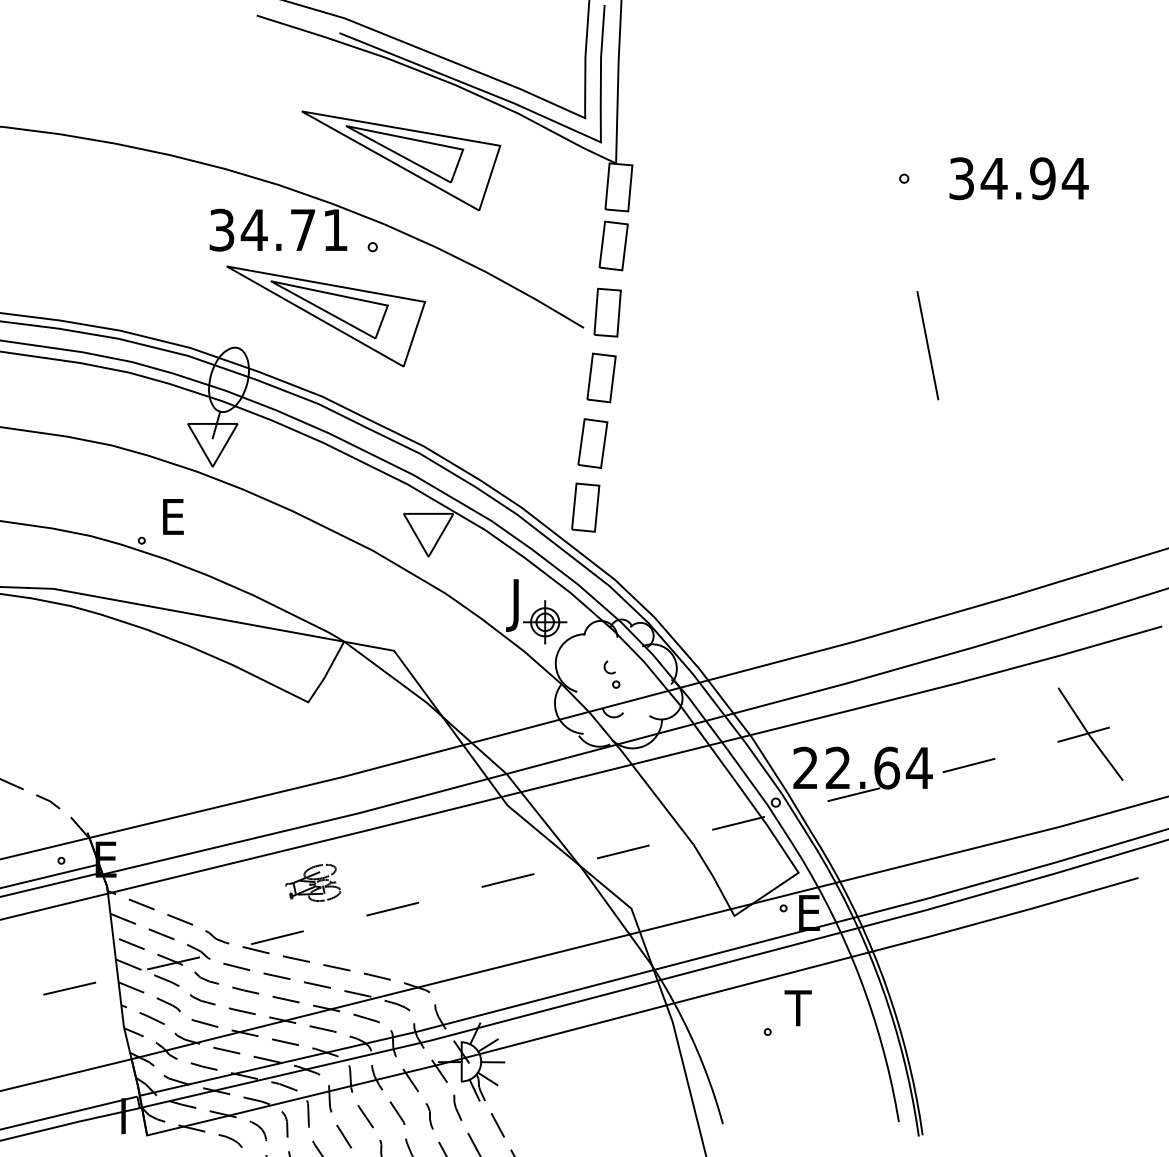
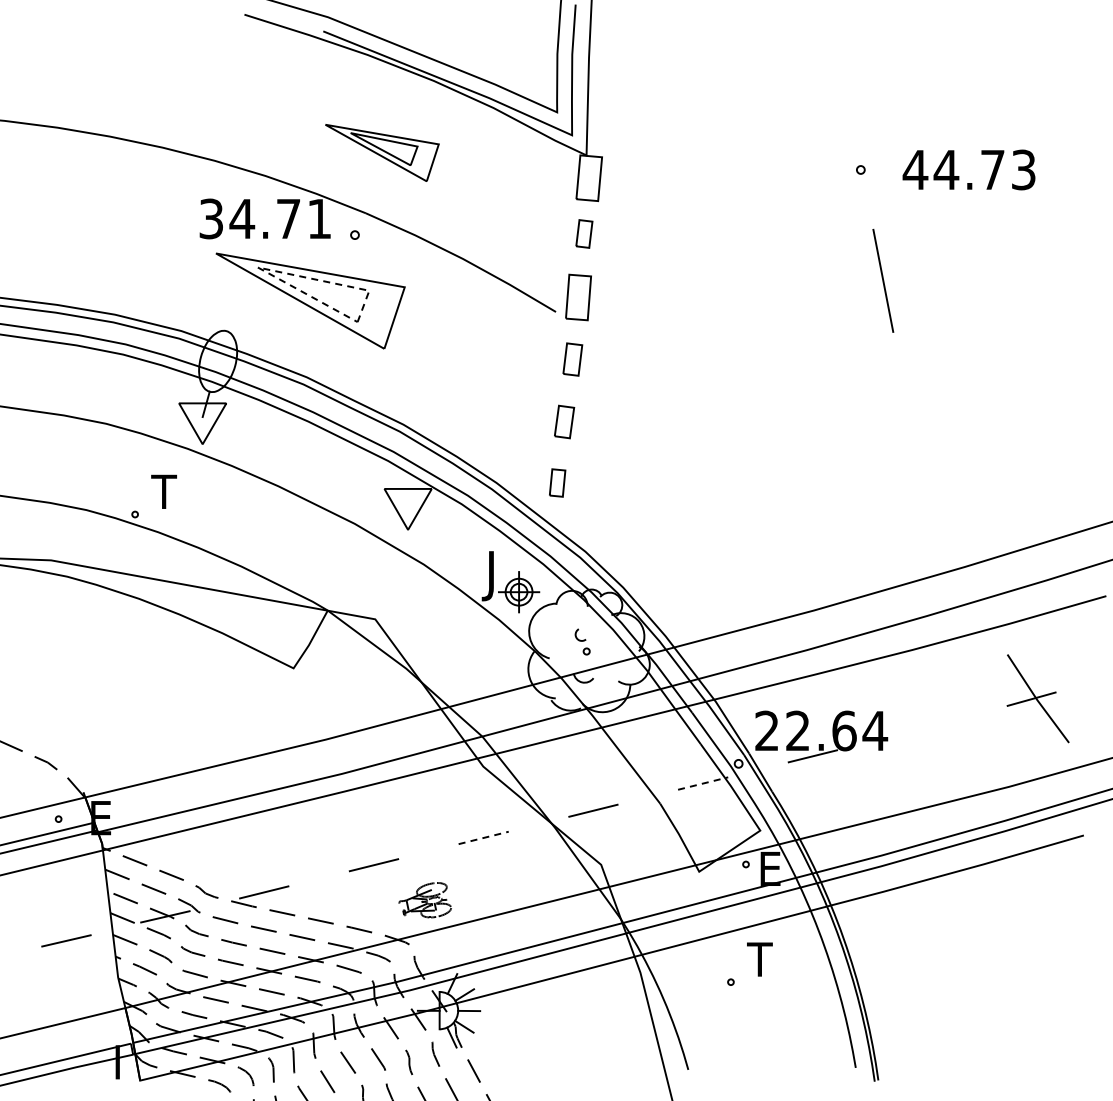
part: (401, 160) -> (382, 152), size x0.6
text: (1018, 178) -> (969, 169), 34.94 -> 44.73
part: (613, 245) -> (584, 233), size x0.6
line: (288, 285) -> (274, 271), solid -> dashed
line: (928, 345) -> (883, 280), moved
part: (601, 377) -> (572, 359), size x0.7
part: (592, 442) -> (564, 421), size x0.7
part: (585, 507) -> (557, 482), size x0.6
text: (172, 516) -> (164, 491), E -> T
line: (969, 765) -> (922, 728), removed
line: (738, 823) -> (703, 783), solid -> dashed
line: (507, 880) -> (483, 837), solid -> dashed
part: (312, 883) -> (424, 900), moved

